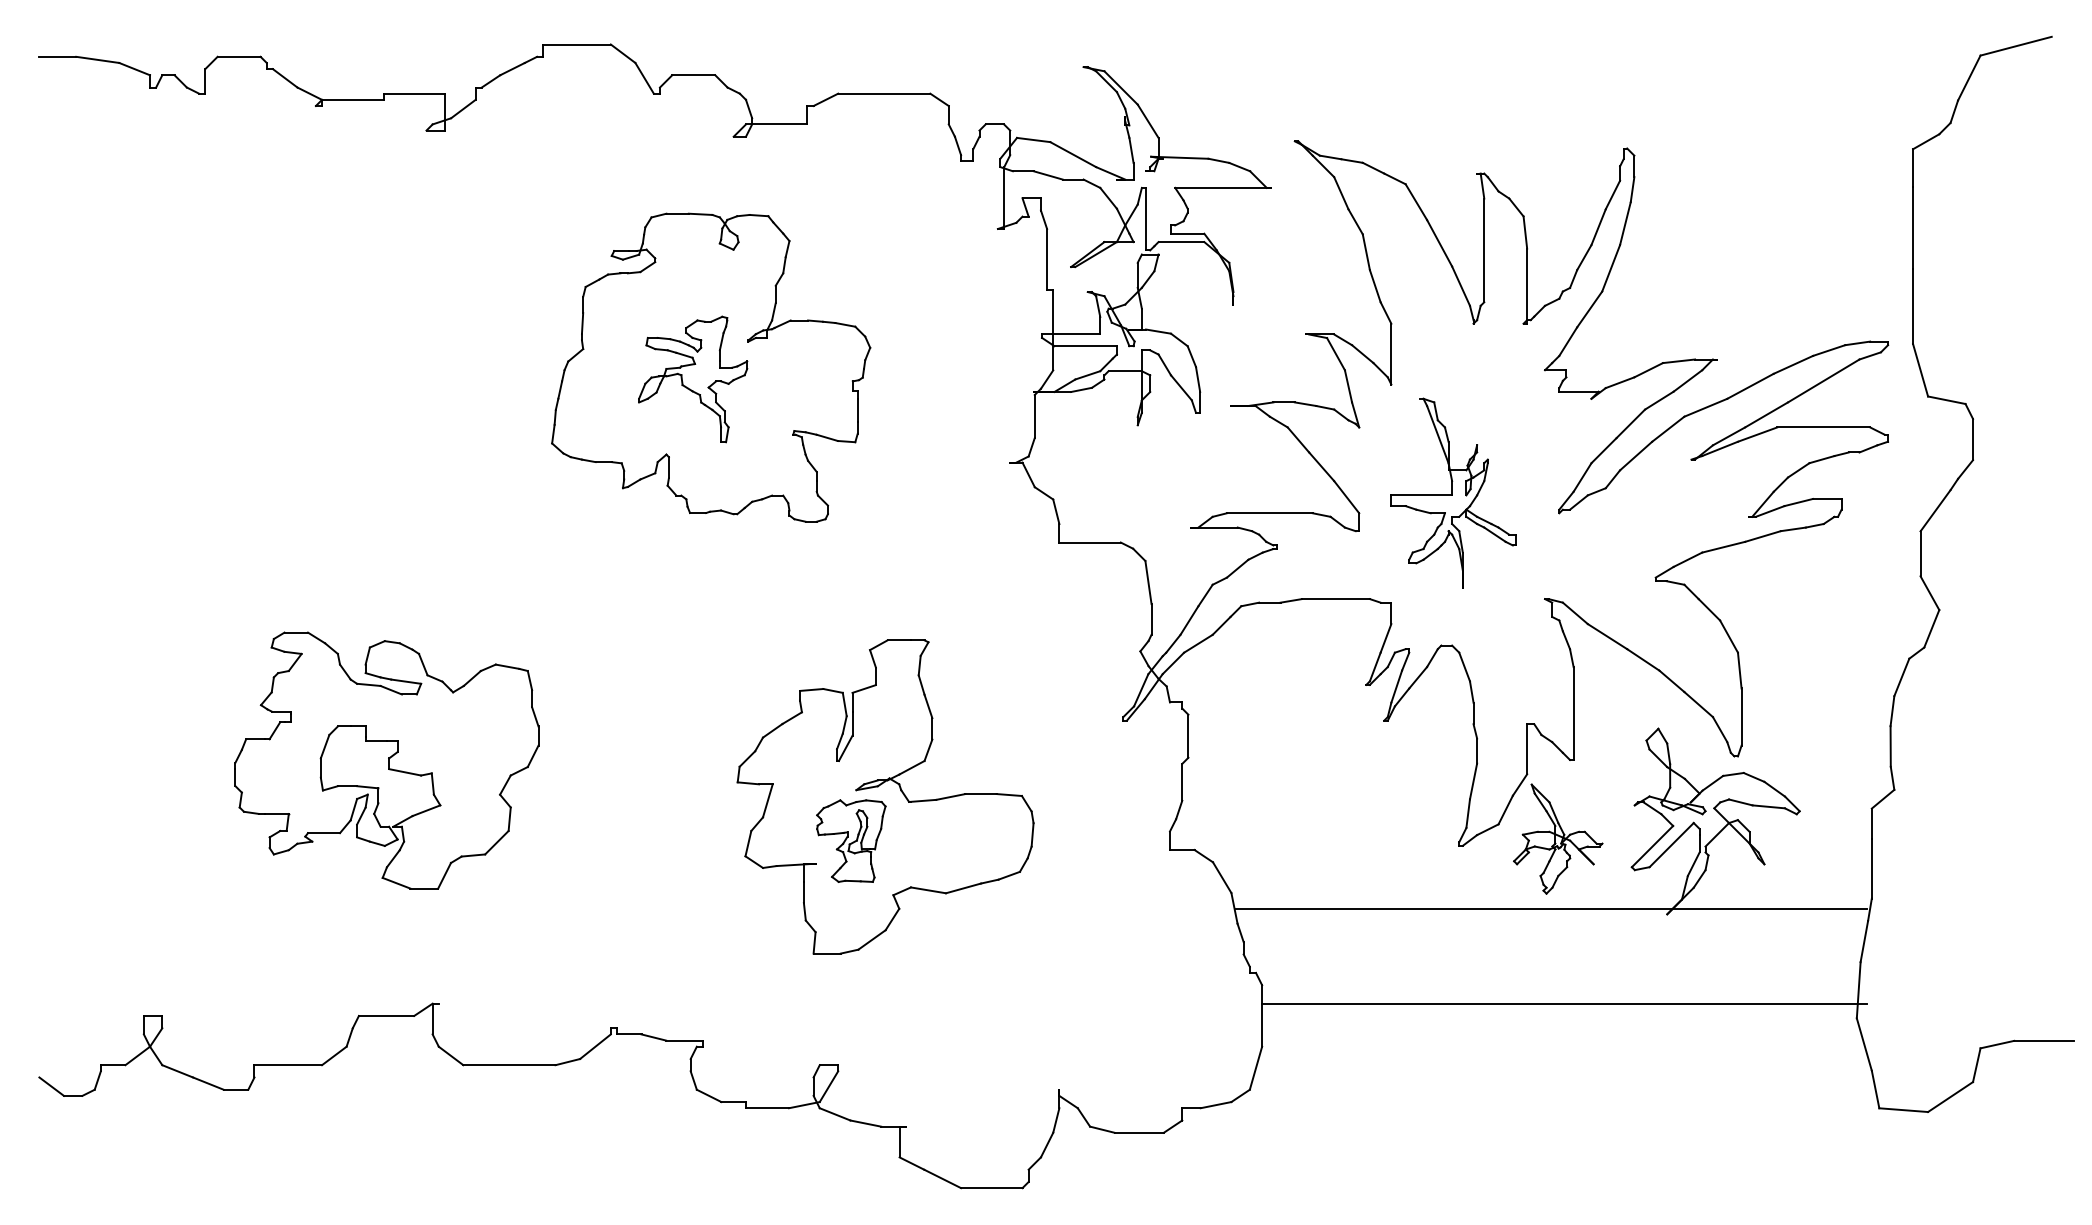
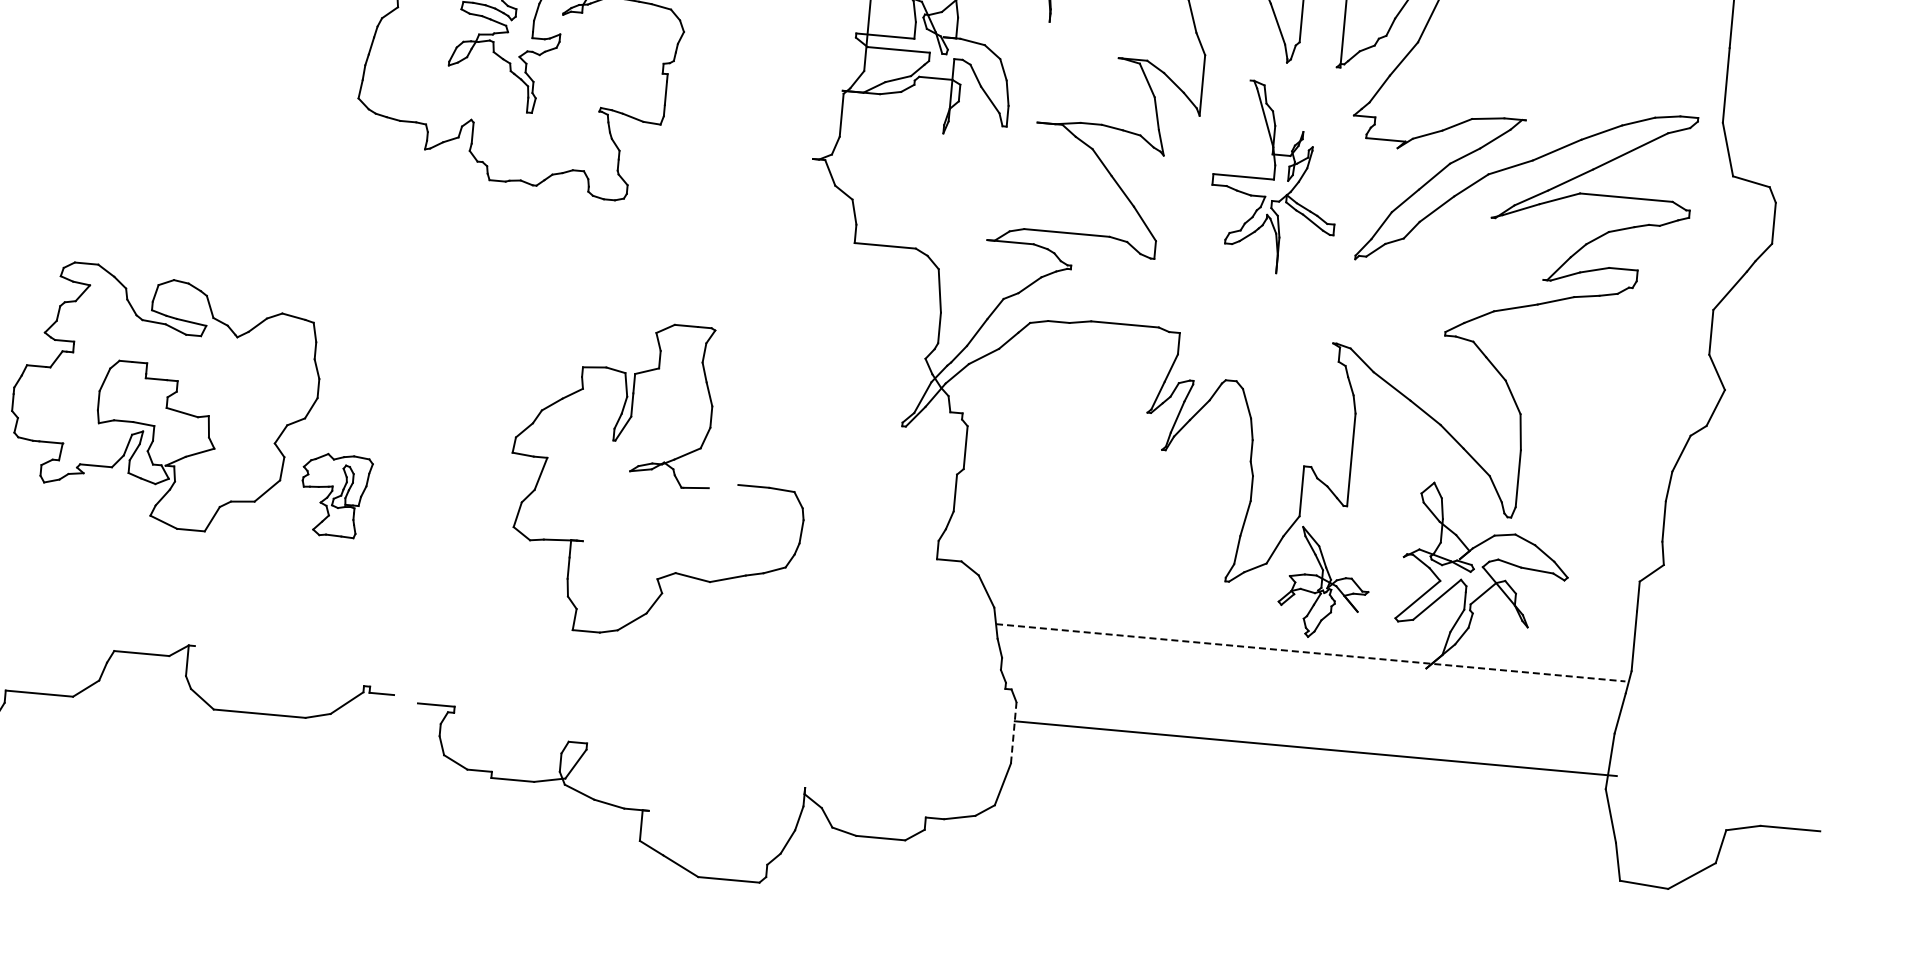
part: (1453, 492) -> (1275, 176), moved
line: (950, 796) -> (723, 486), removed
part: (851, 840) -> (335, 495), moved
line: (1550, 909) -> (1310, 653), solid -> dashed
line: (1262, 1015) -> (1014, 732), solid -> dashed
line: (653, 1037) -> (405, 699), removed

